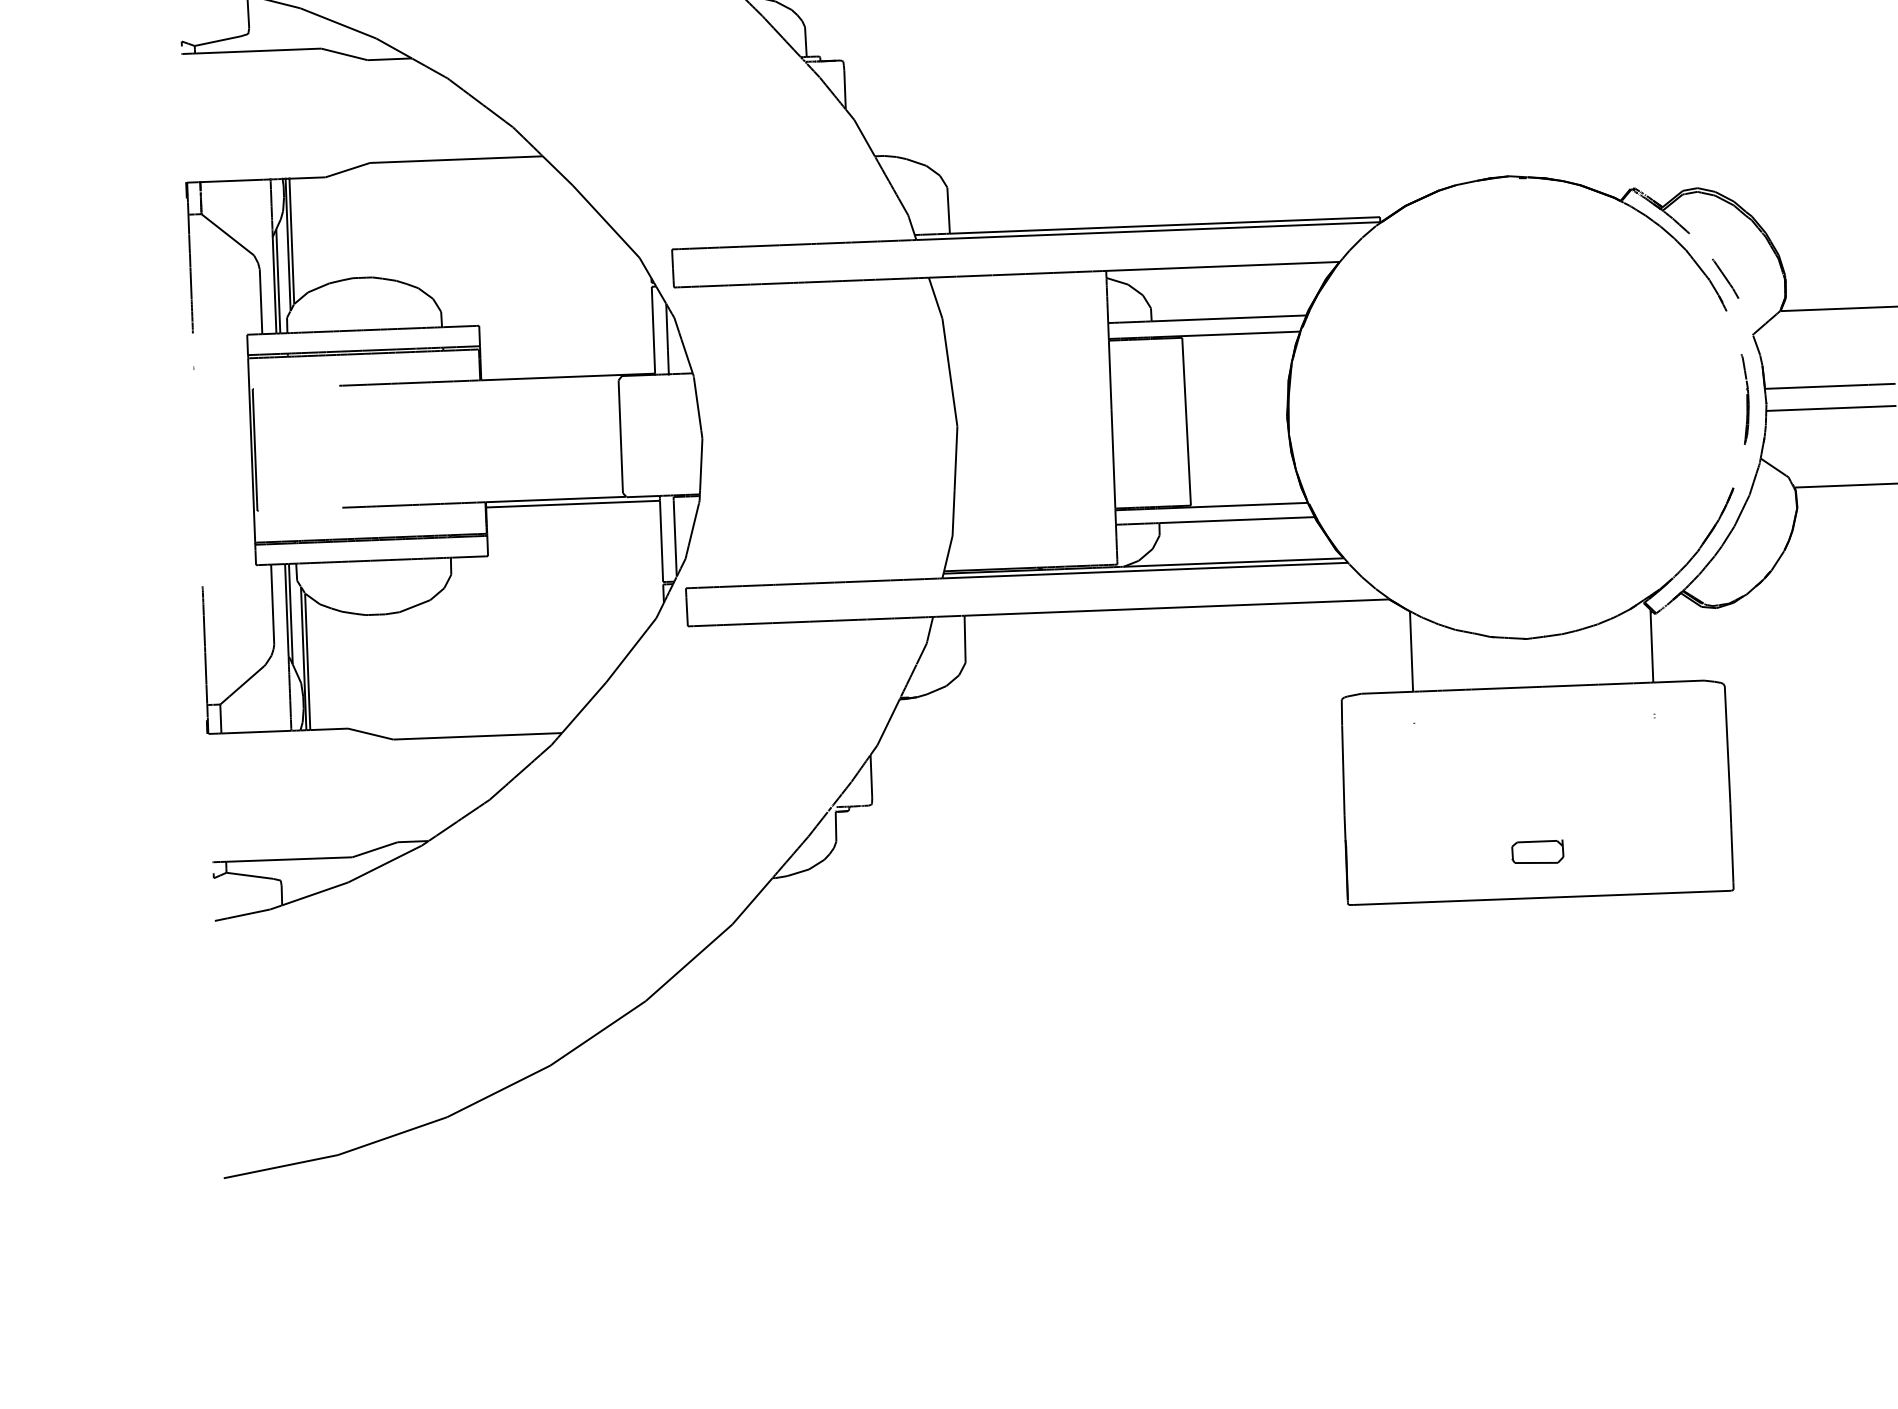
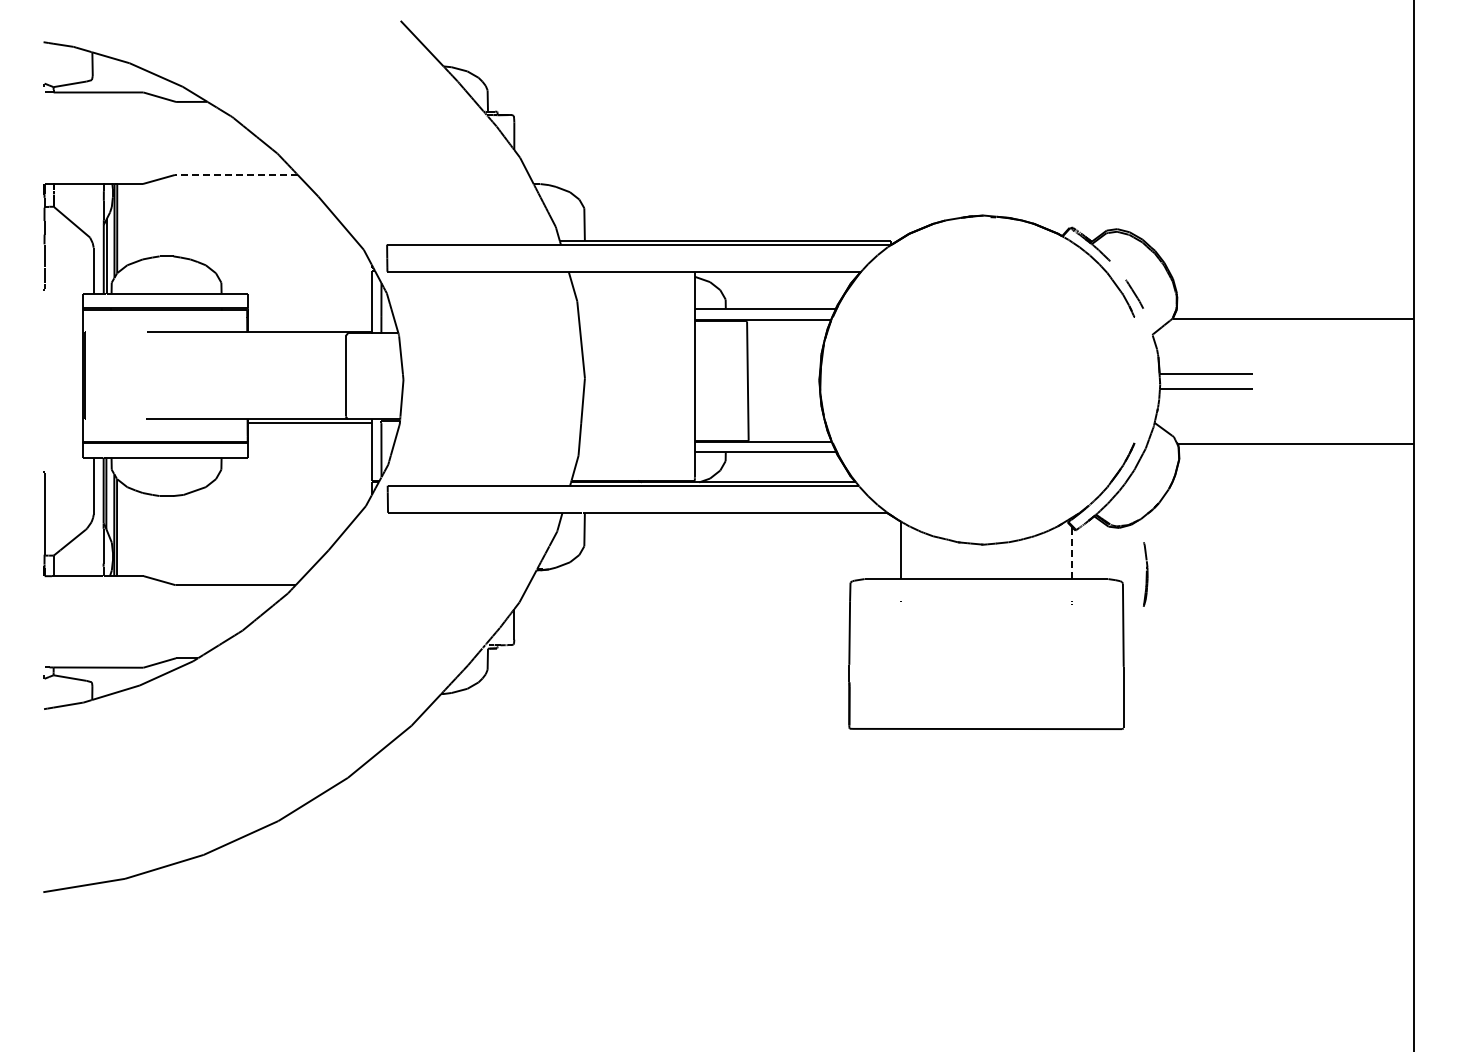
line: (455, 160) -> (235, 175), solid -> dashed
part: (1745, 399) -> (1145, 574), moved
line: (1652, 647) -> (1072, 554), solid -> dashed
part: (1537, 852) -> (985, 696), removed

